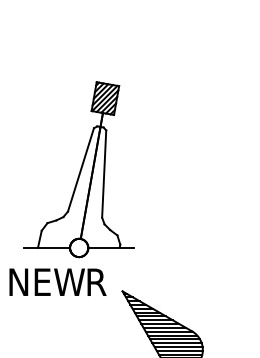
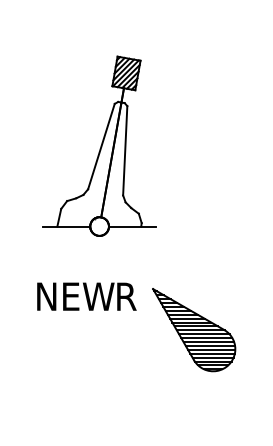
part: (79, 168) -> (99, 145), moved
text: (57, 282) -> (86, 296), moved

